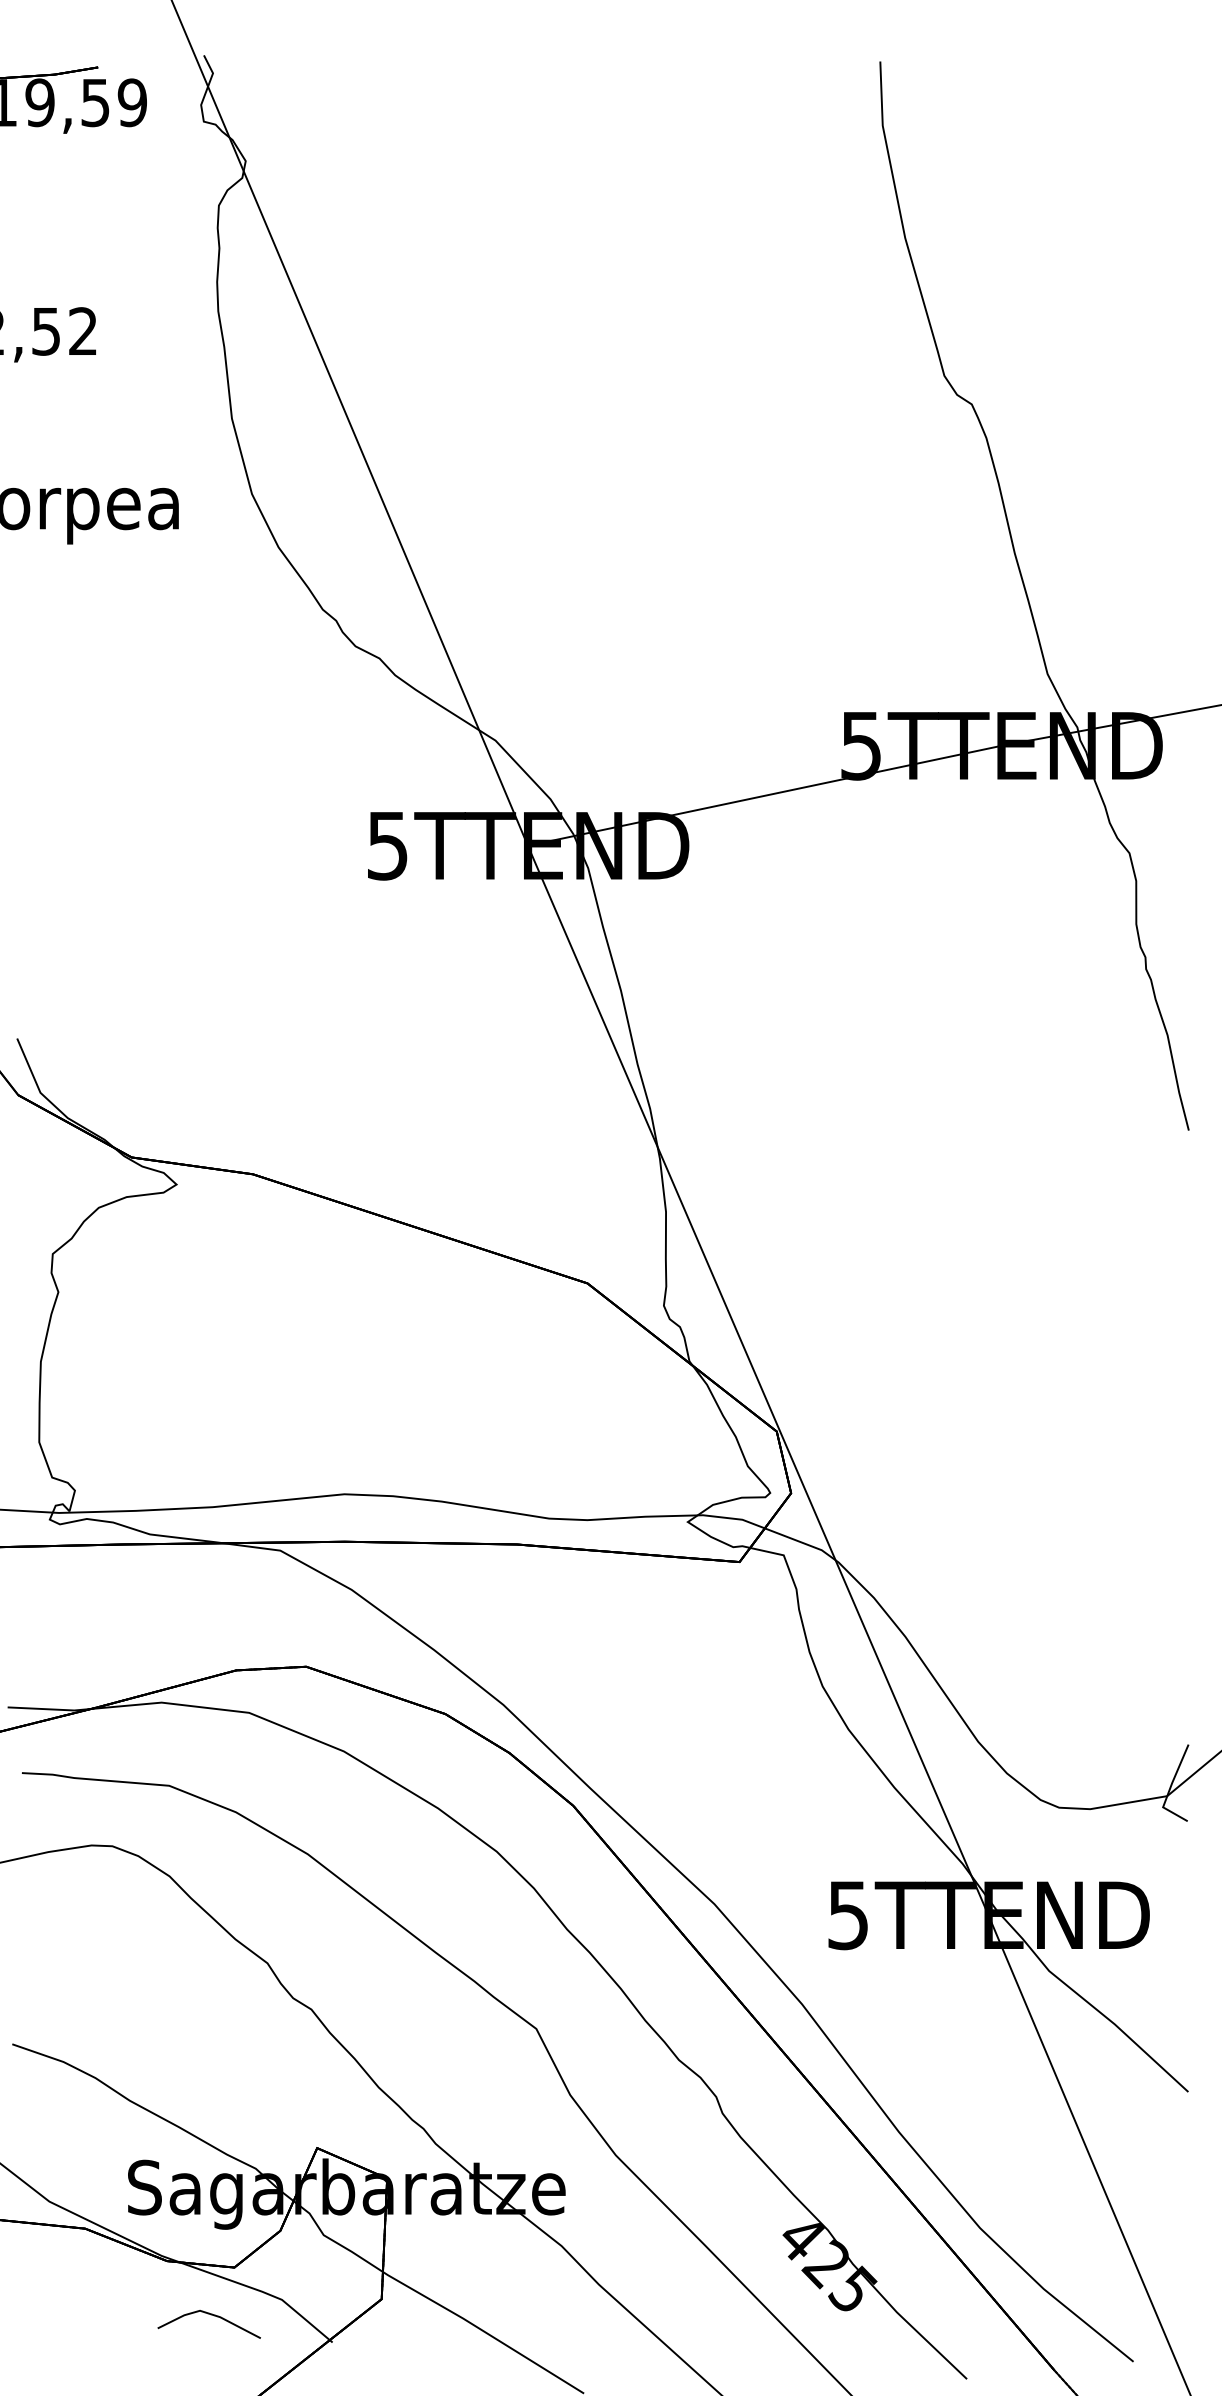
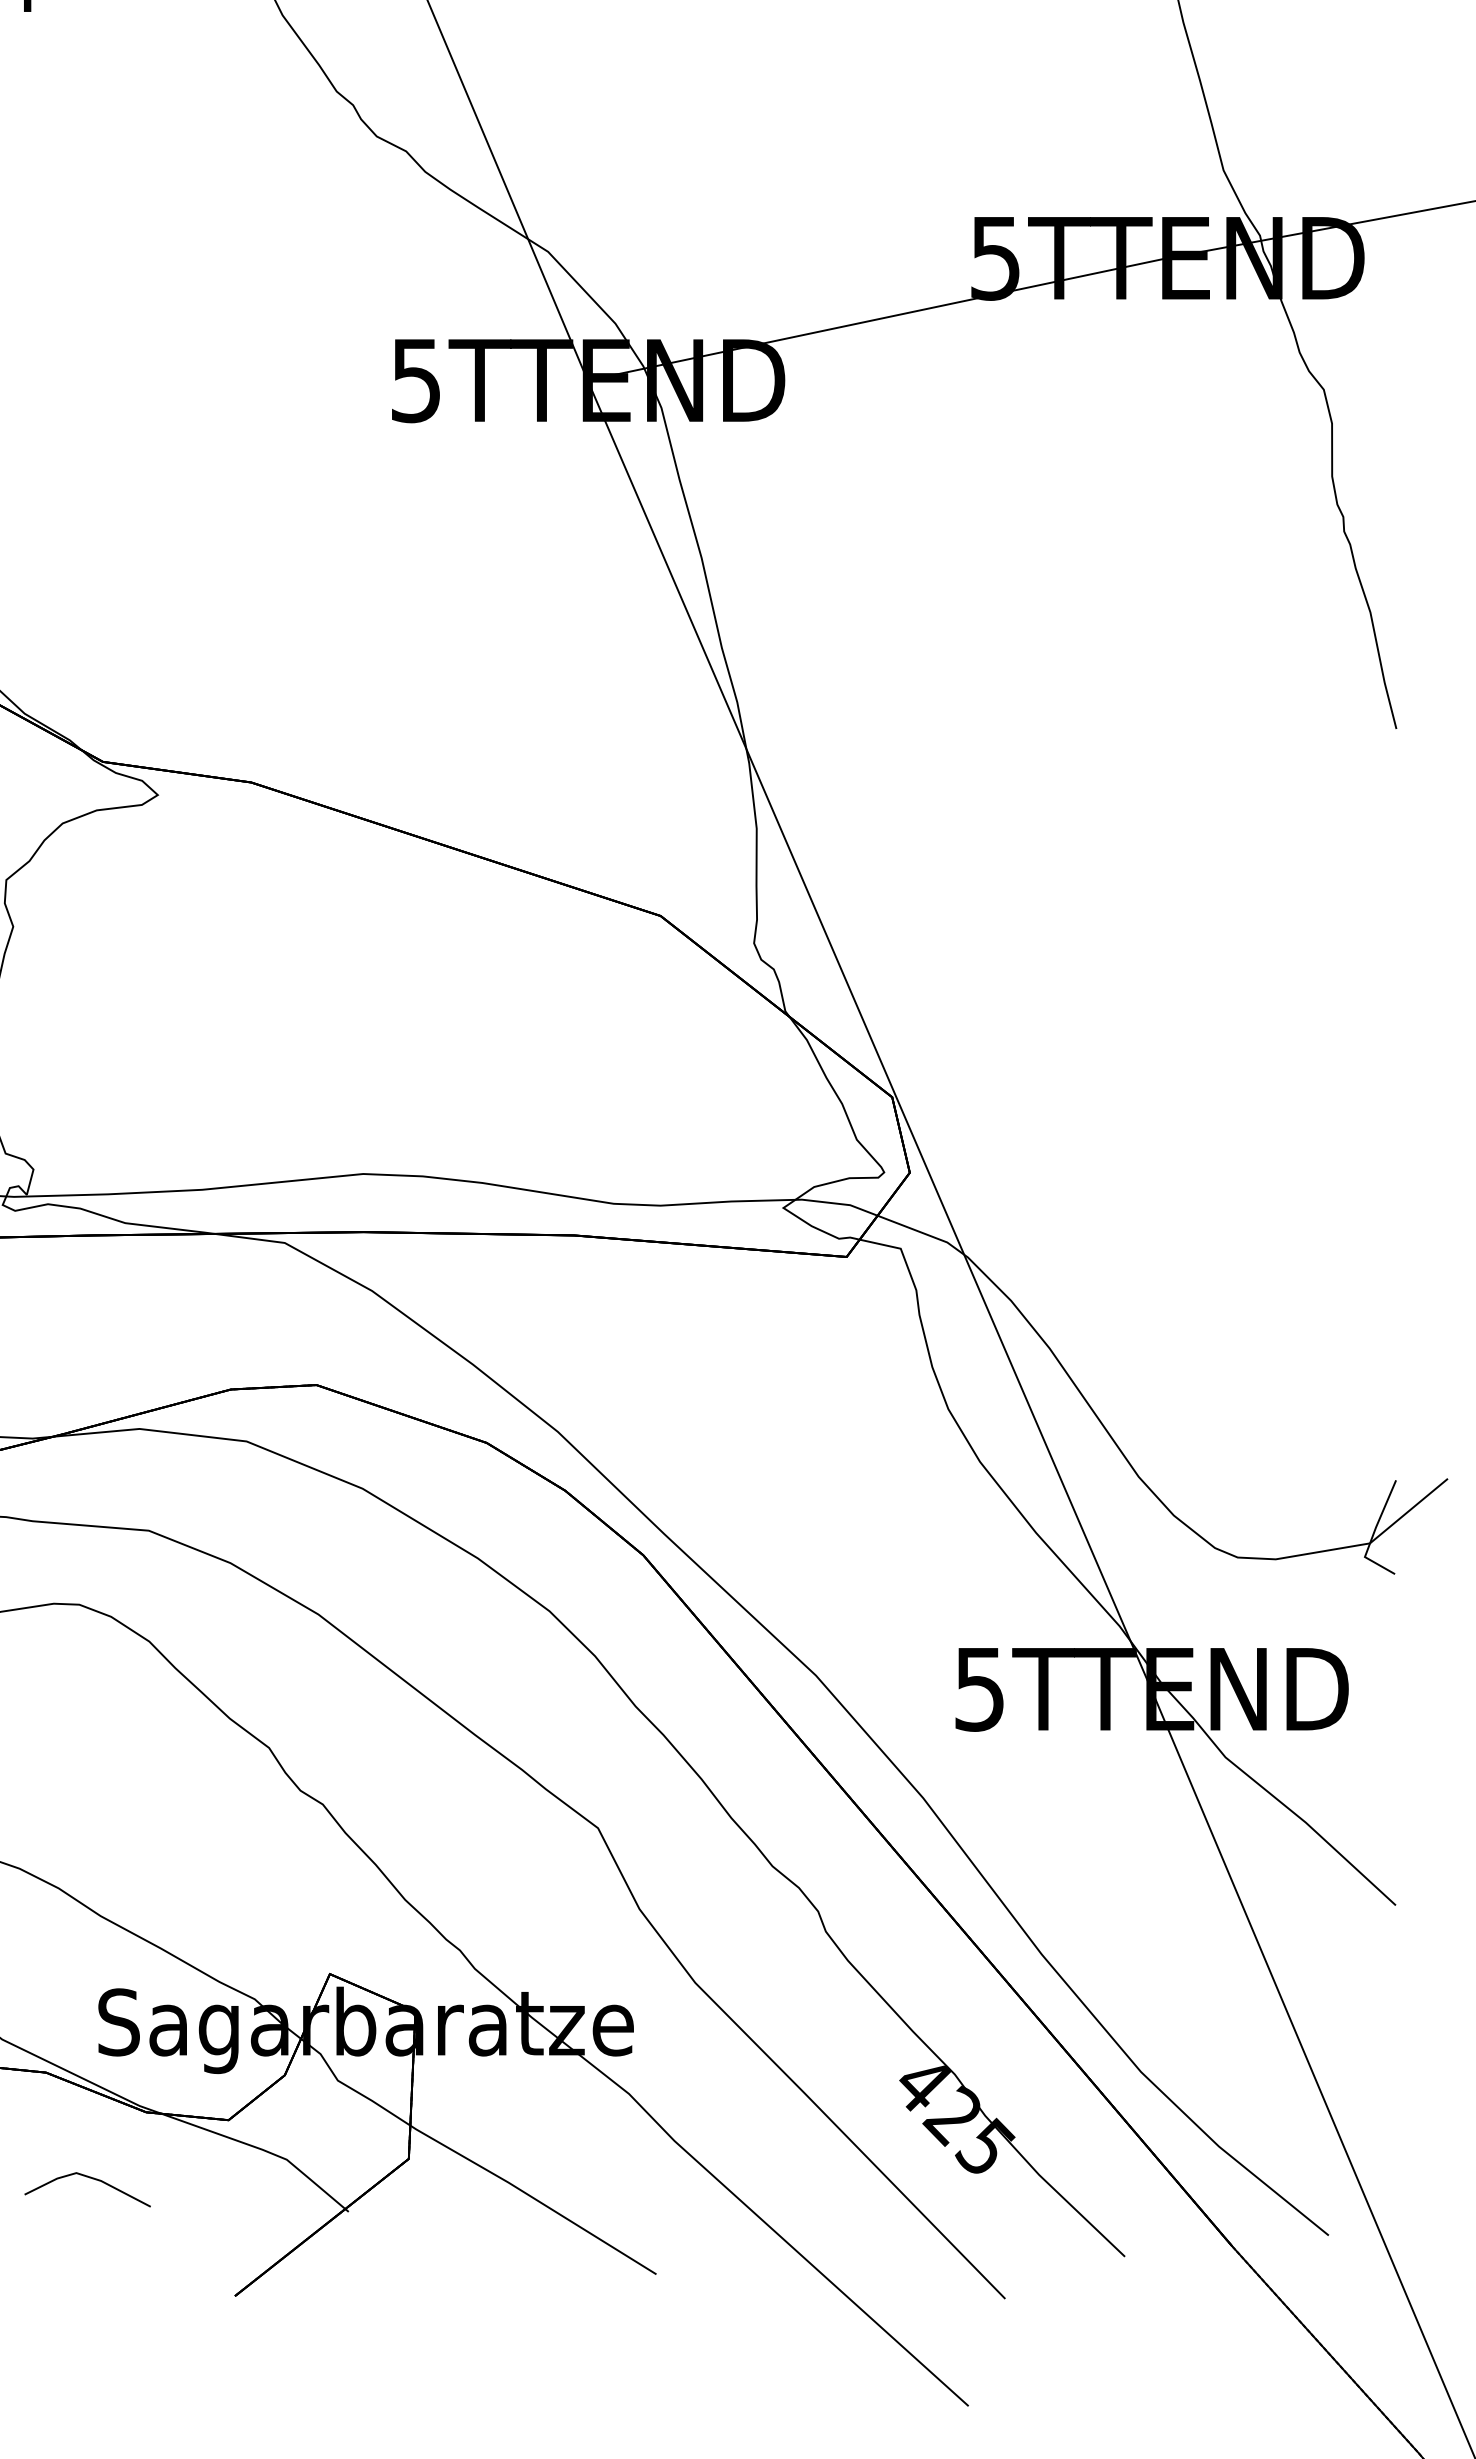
part: (211, 2315) -> (90, 2178), moved

